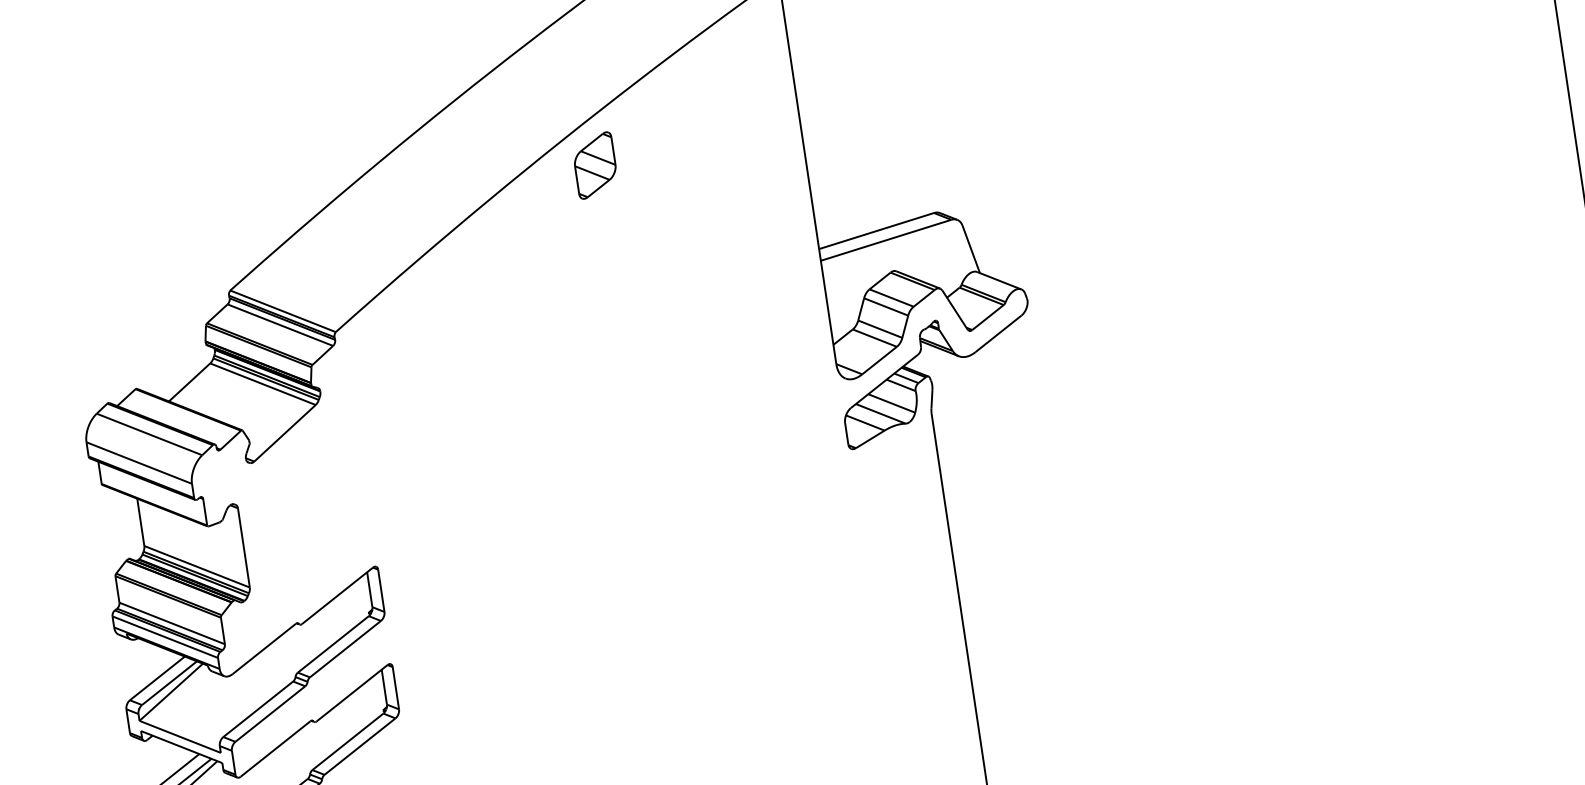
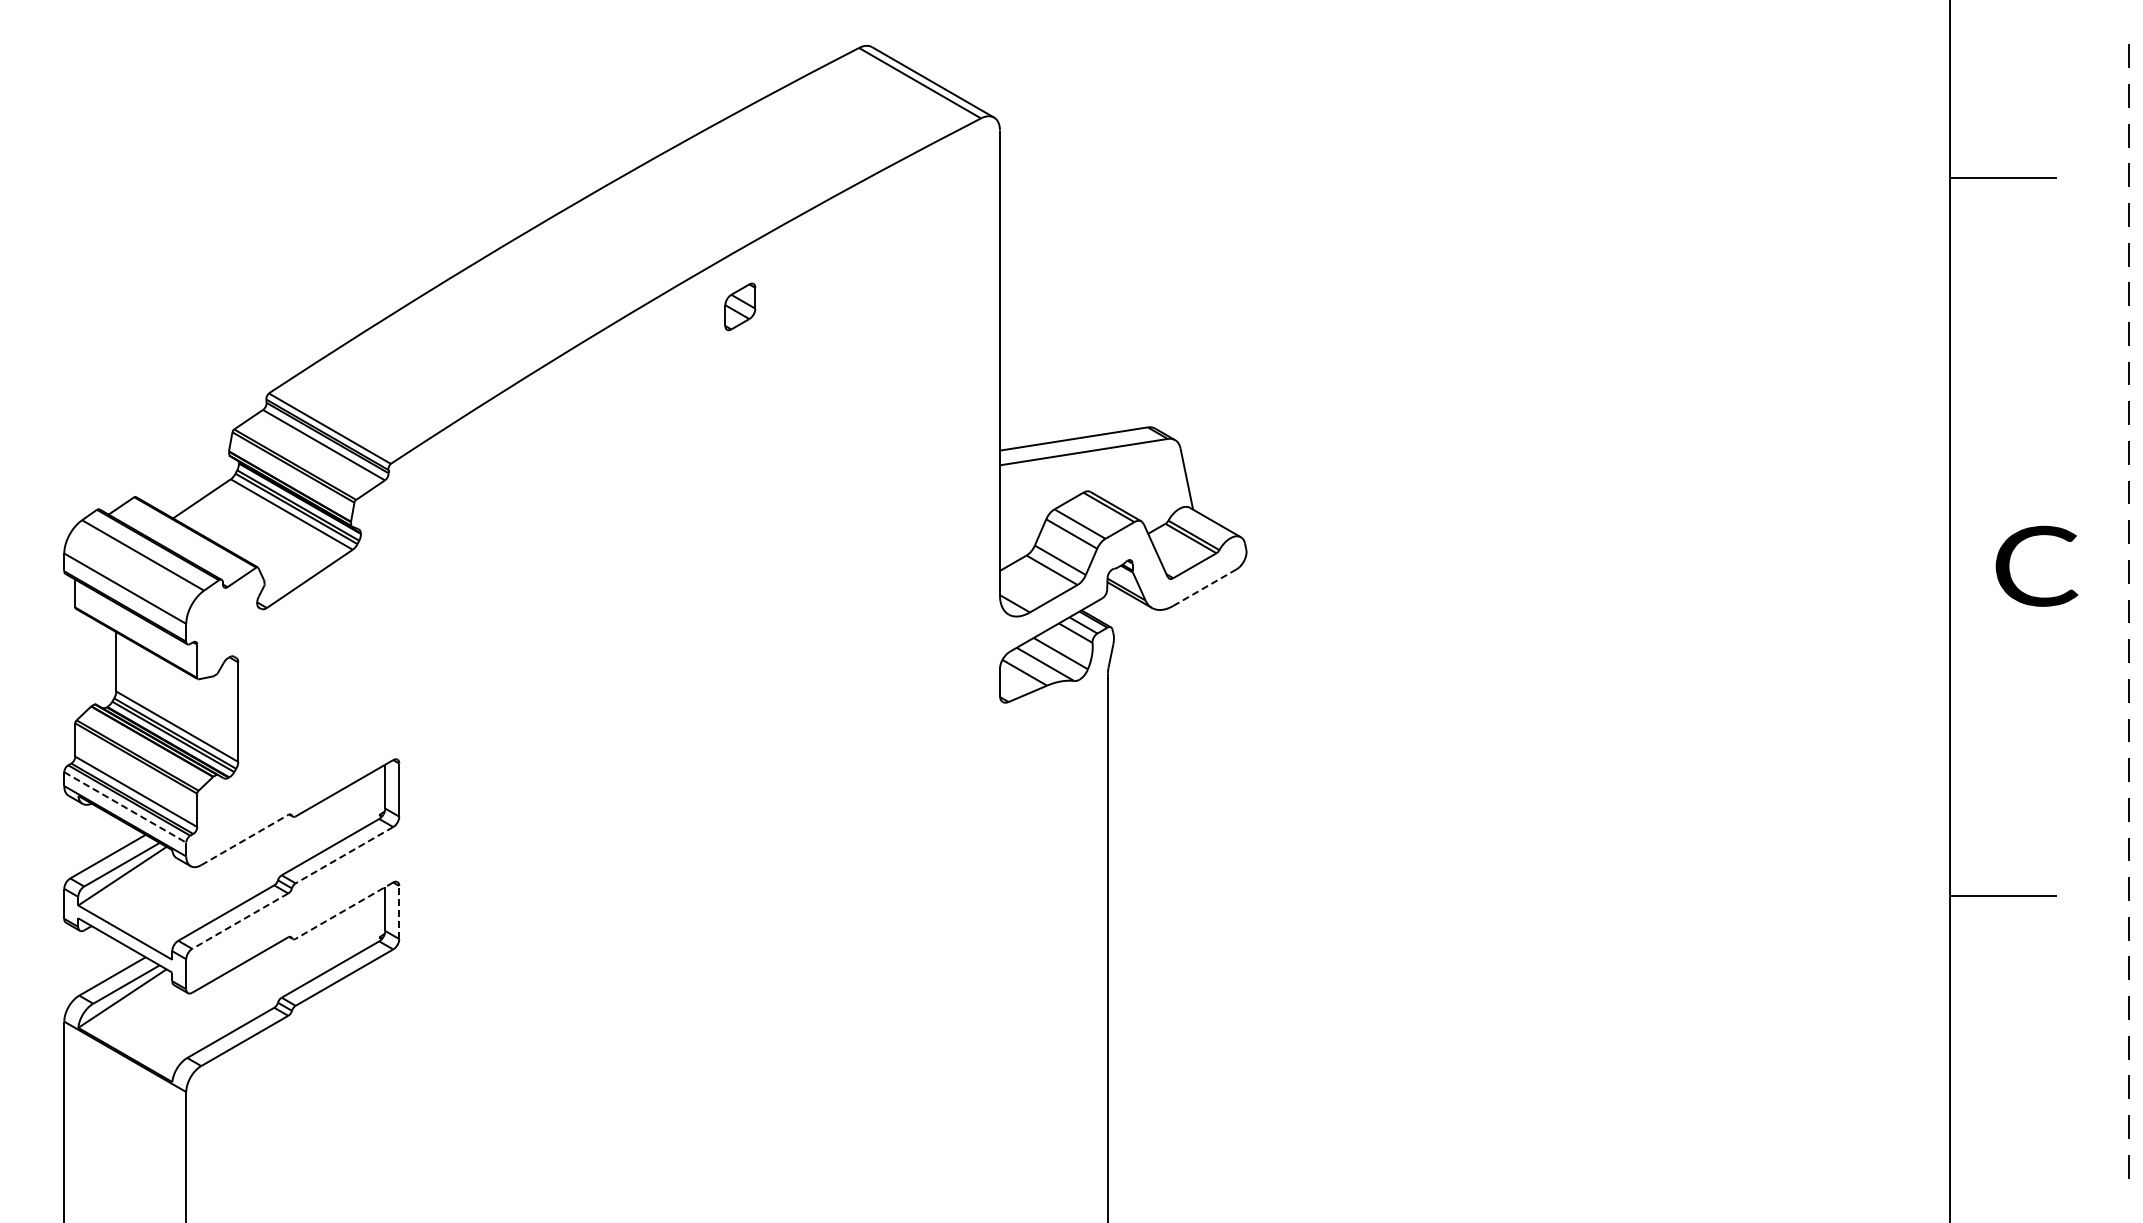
part: (595, 165) -> (740, 306), size x0.6
line: (998, 333) -> (1204, 587), solid -> dashed
line: (165, 637) -> (125, 807), solid -> dashed
line: (264, 648) -> (245, 839), solid -> dashed
line: (345, 649) -> (344, 855), solid -> dashed
line: (396, 688) -> (399, 912), solid -> dashed
line: (352, 693) -> (344, 910), solid -> dashed
line: (269, 714) -> (239, 921), solid -> dashed

